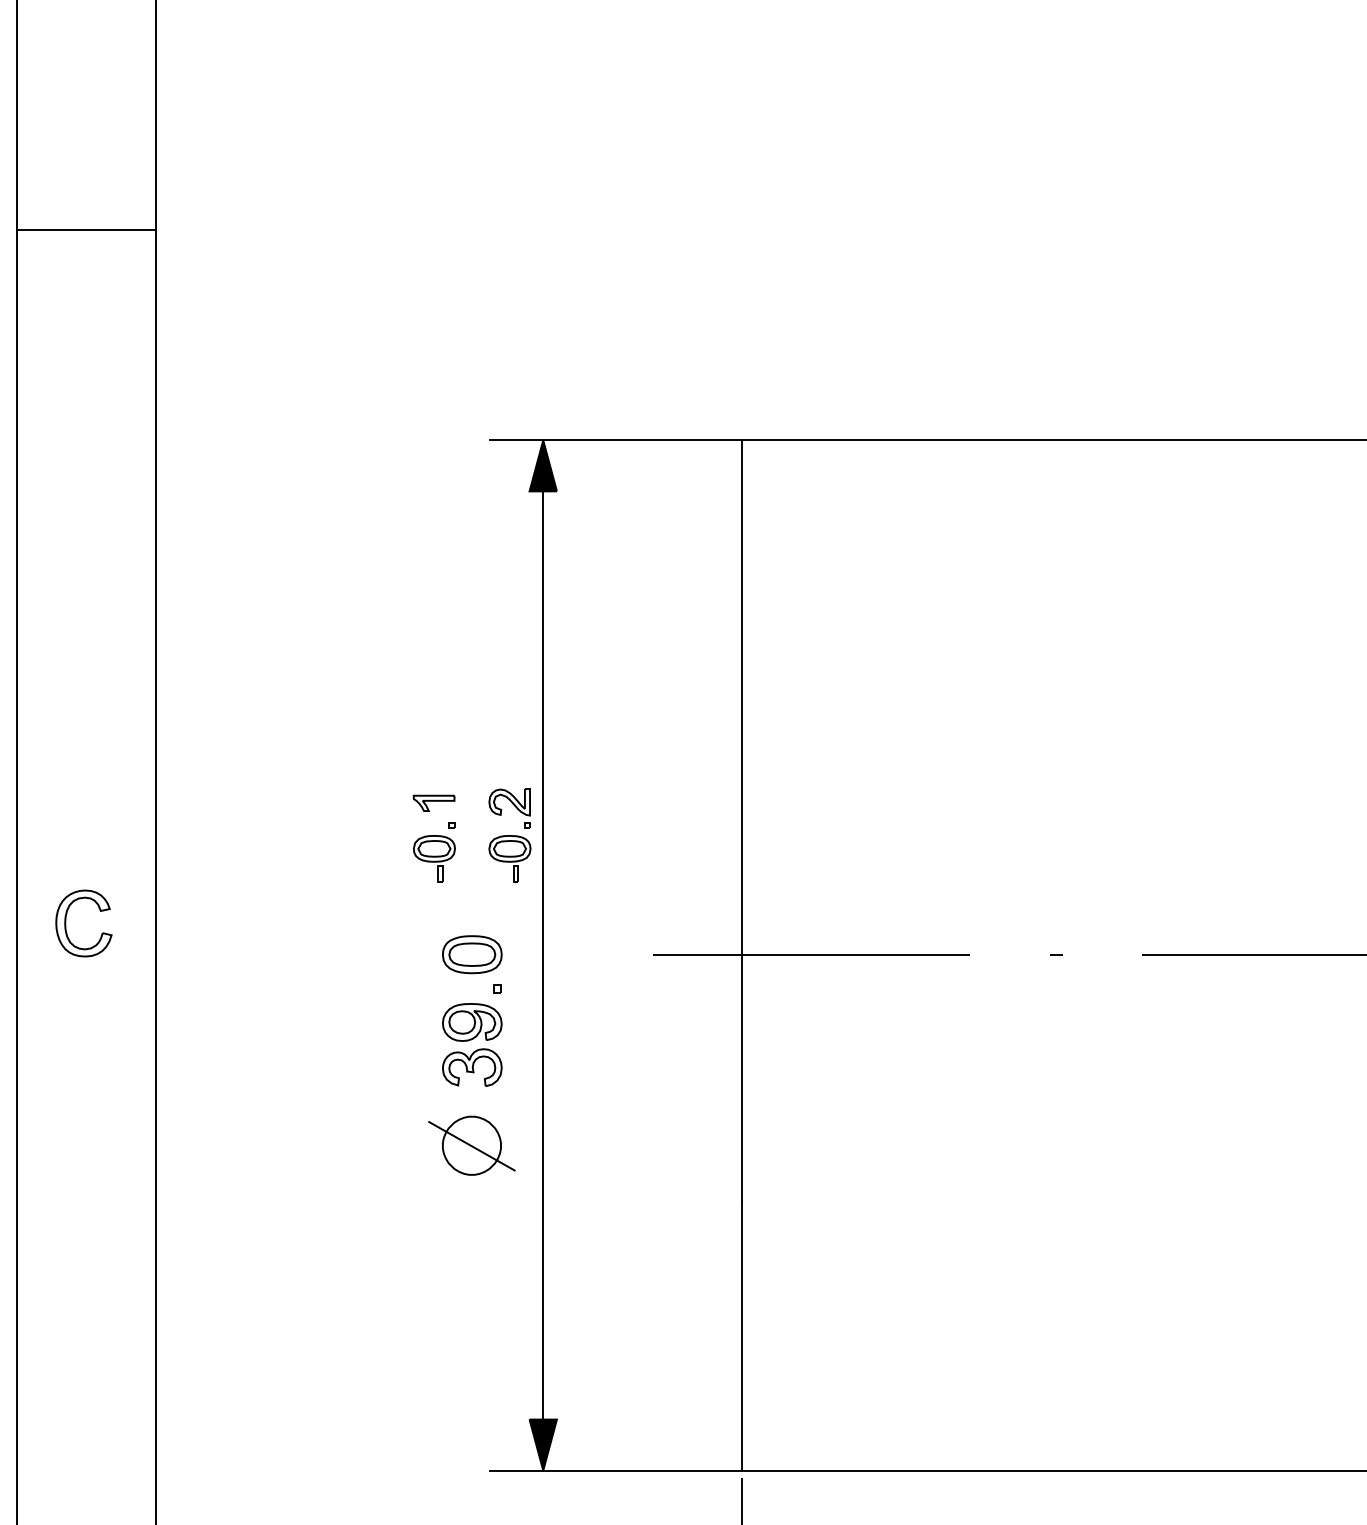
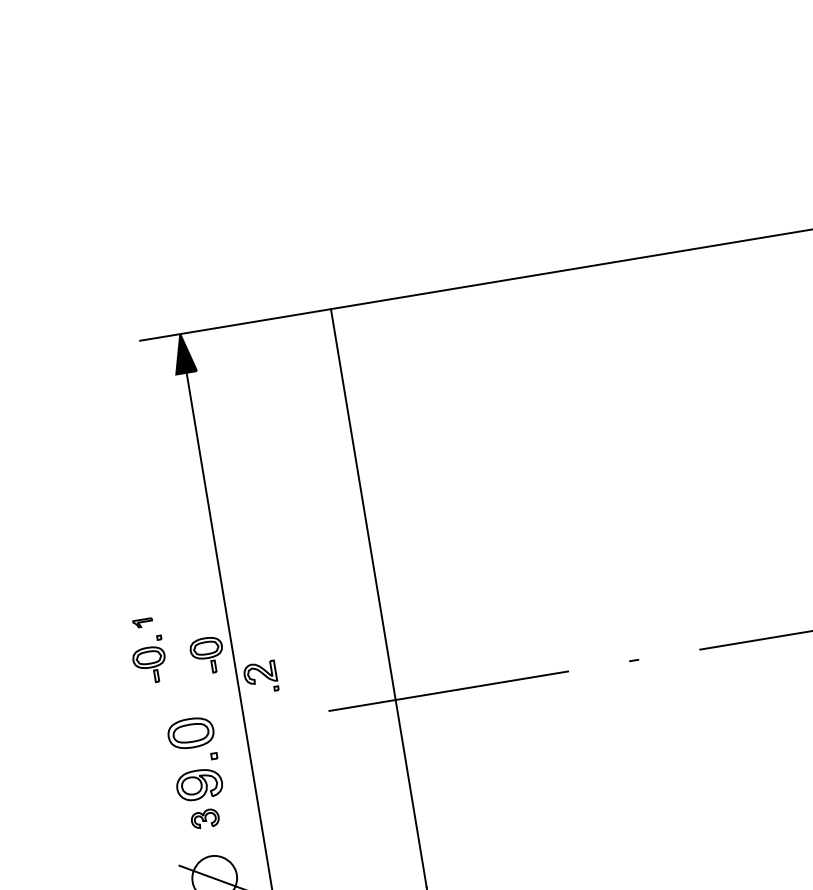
part: (433, 802) -> (142, 622), size x0.6
part: (509, 808) -> (260, 677), moved
part: (472, 1067) -> (205, 818), size x0.6

